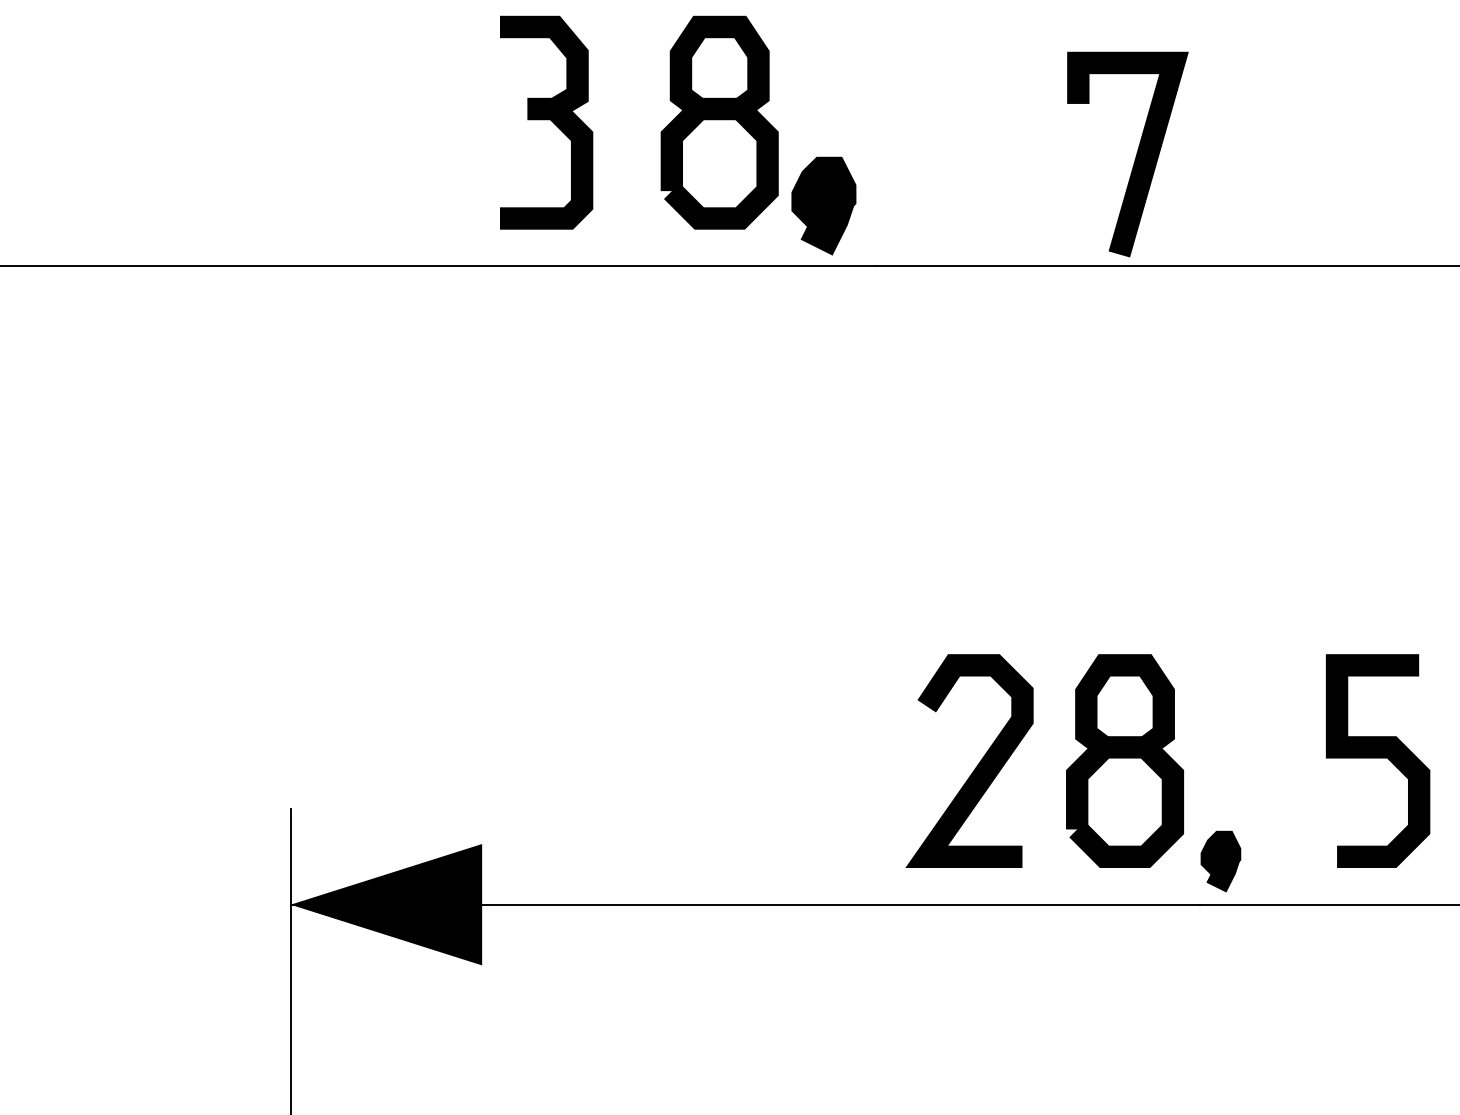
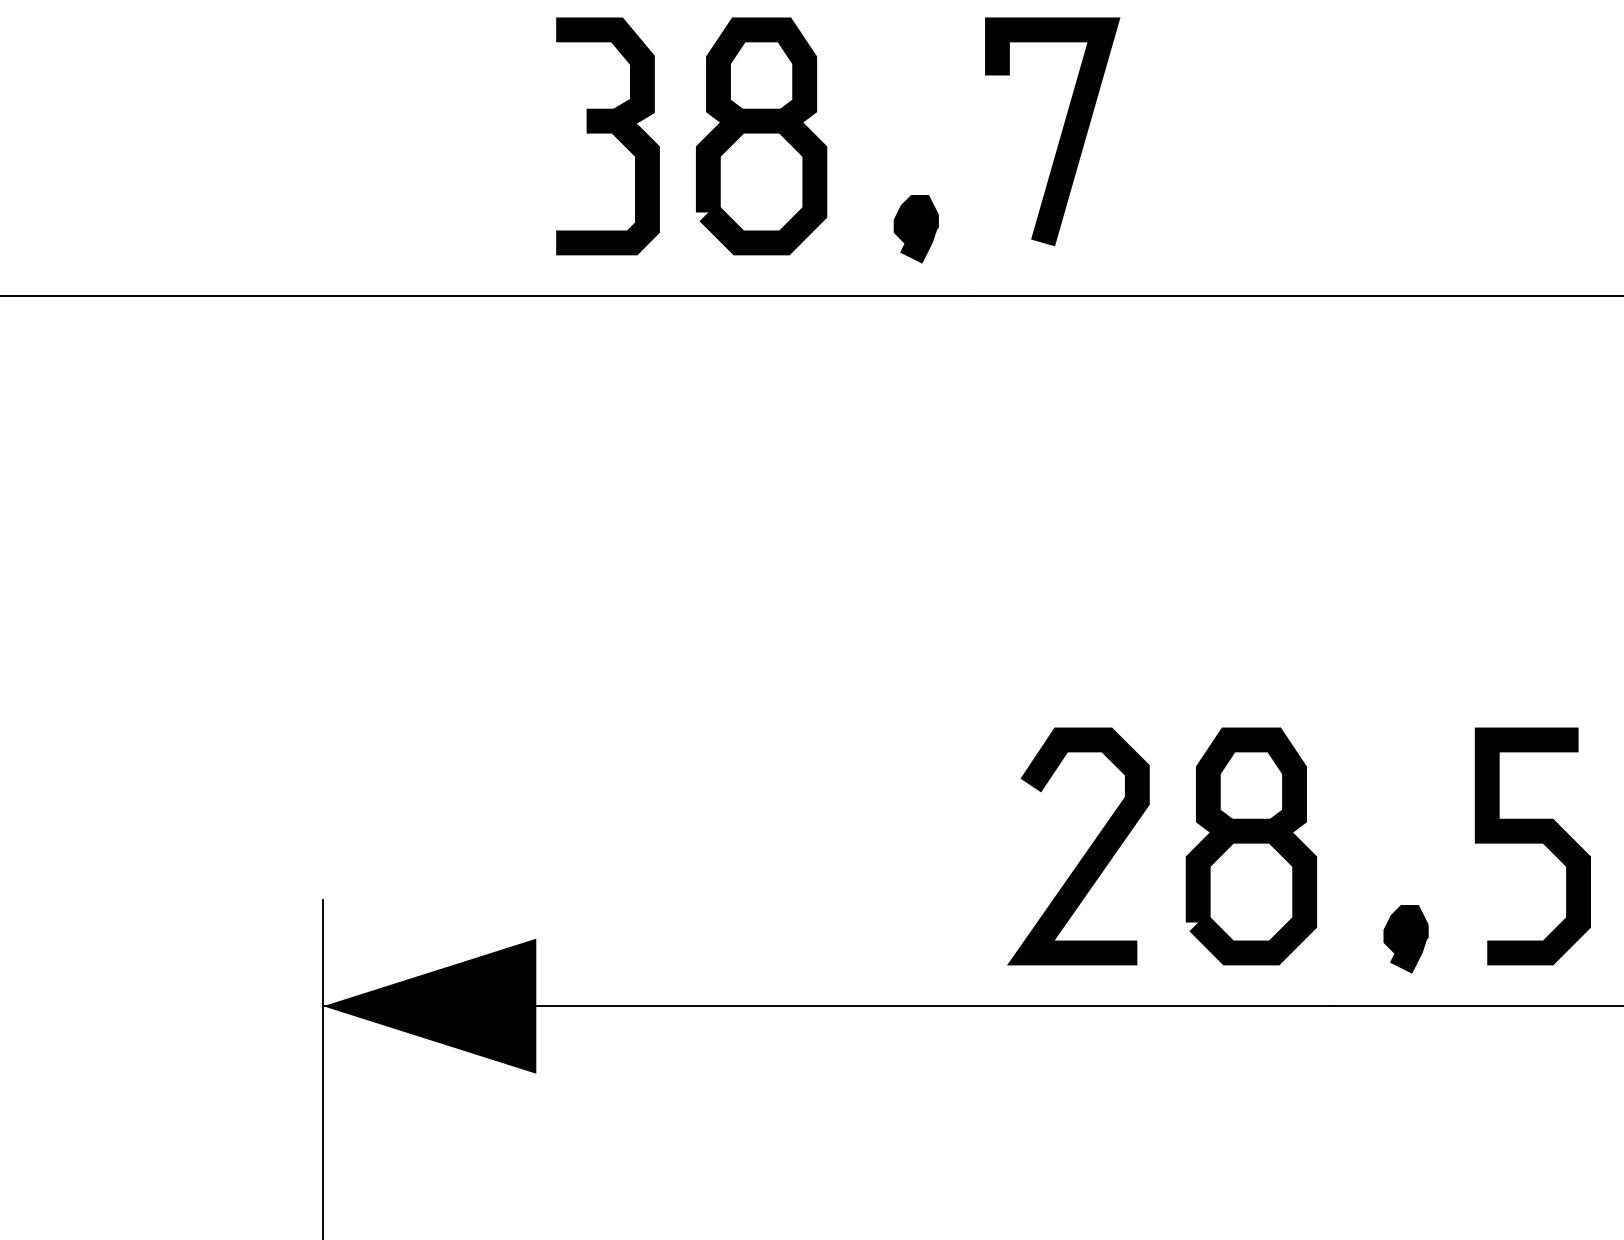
part: (719, 122) -> (761, 136), moved
line: (1134, 157) -> (1060, 135), moved
part: (823, 206) -> (915, 229), size x0.62
part: (1220, 861) -> (1405, 939), moved

